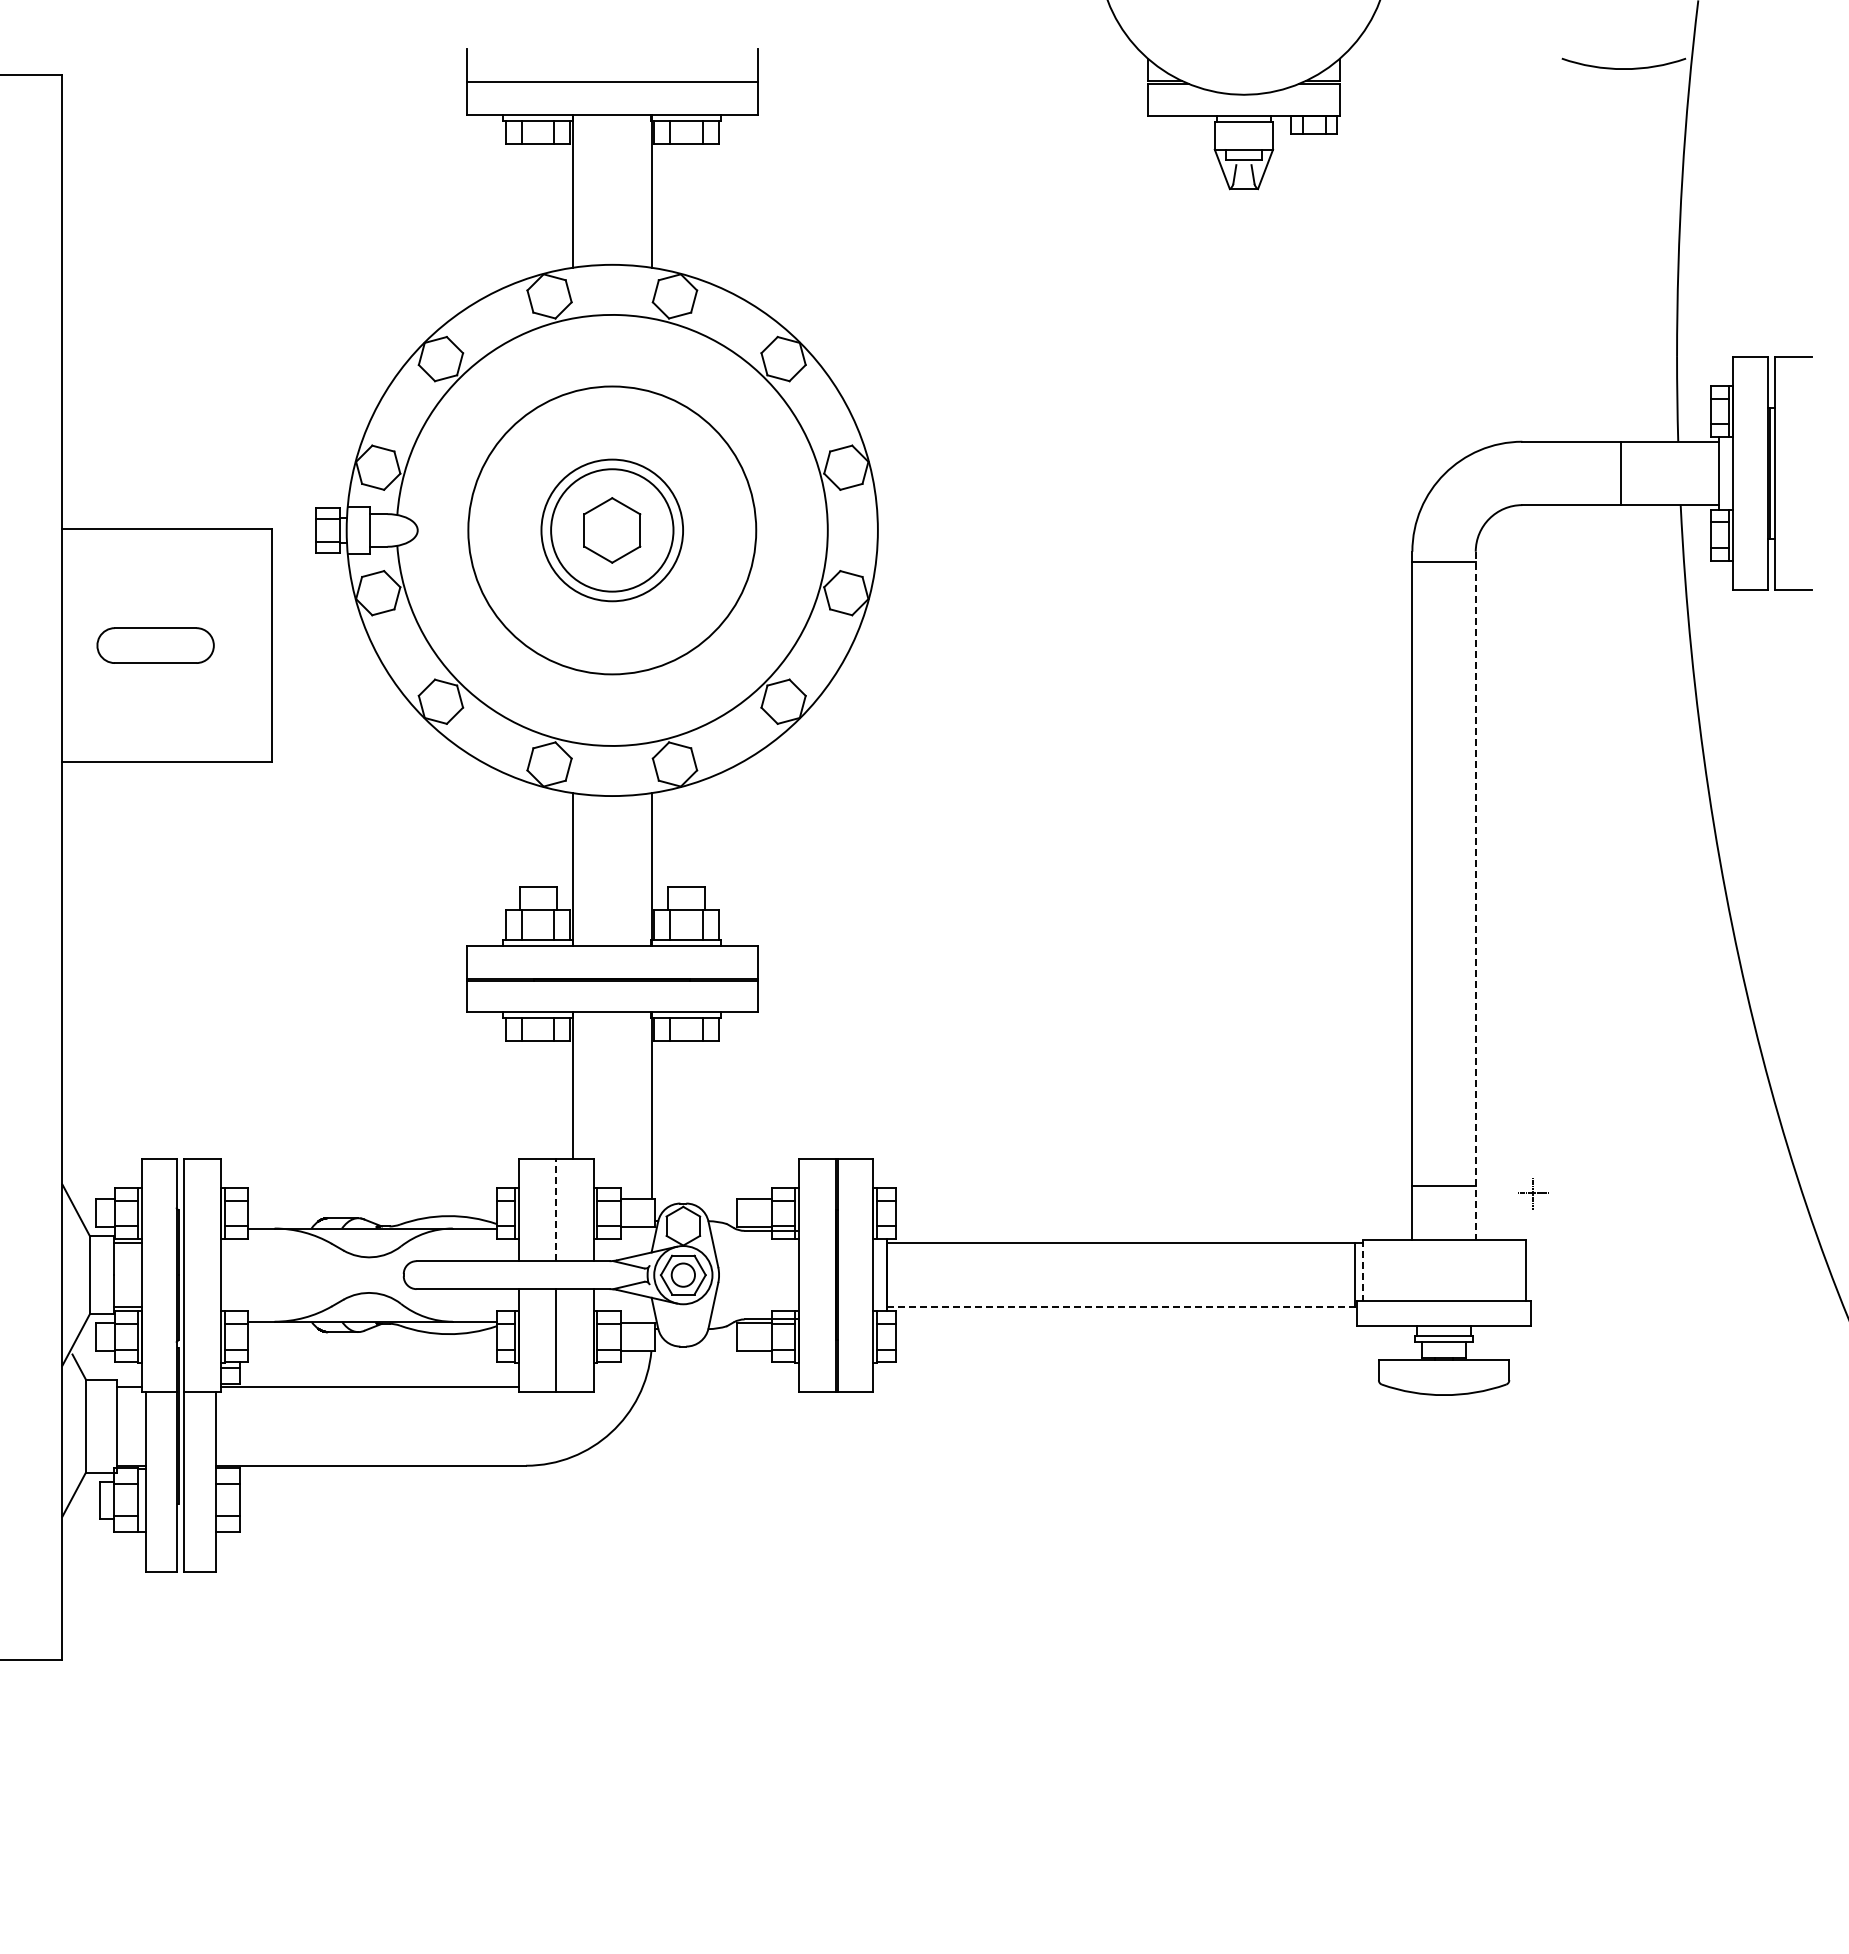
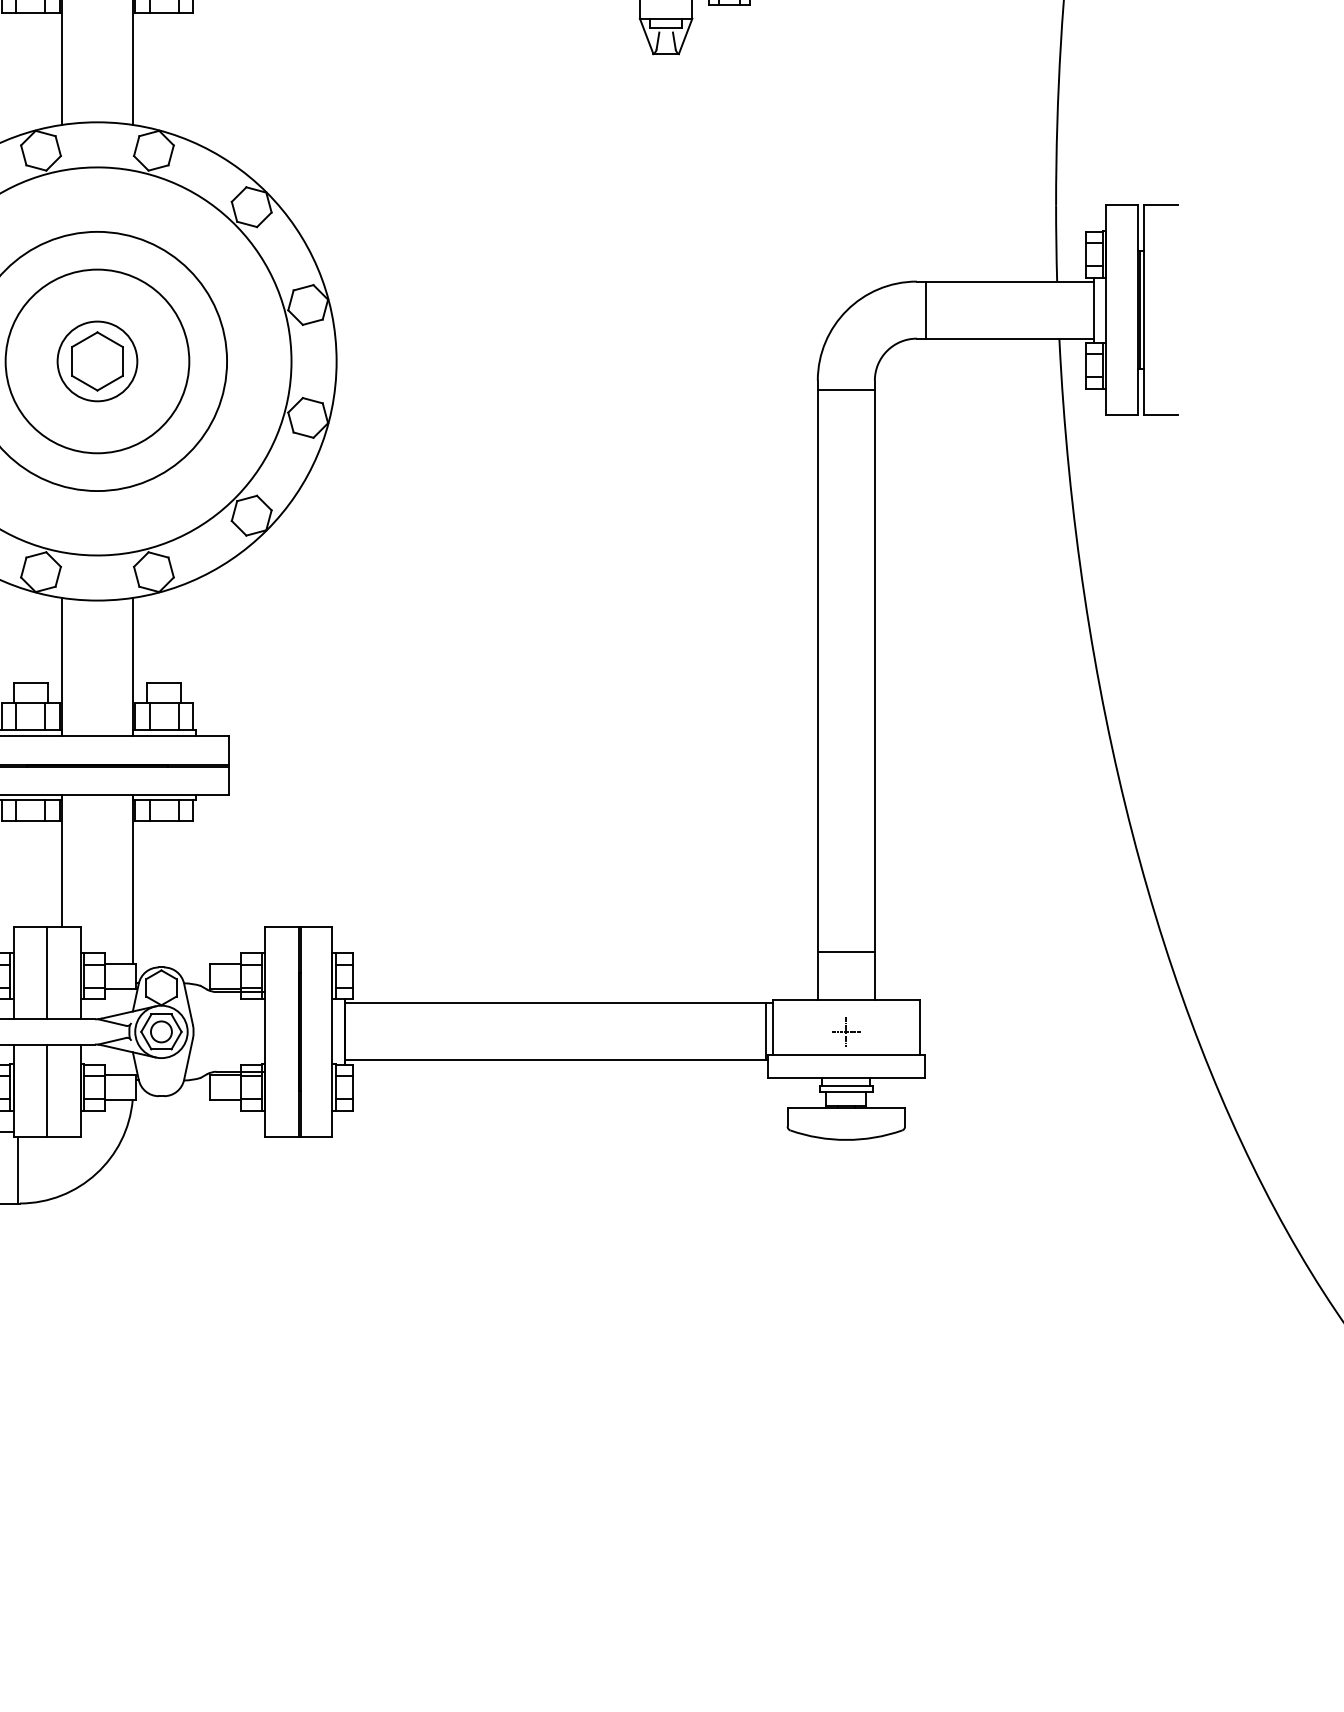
line: (1620, 473) -> (925, 310), moved
circle: (612, 530) -> (97, 361), size x0.62
circle: (612, 530) -> (97, 361), size x1.67
line: (1475, 896) -> (874, 691), dashed -> solid
part: (1533, 1193) -> (846, 1032), moved
line: (556, 1209) -> (47, 972), dashed -> solid
line: (1362, 1270) -> (772, 1027), dashed -> solid
line: (1121, 1306) -> (555, 1060), dashed -> solid
line: (523, 1428) -> (17, 1169), added

